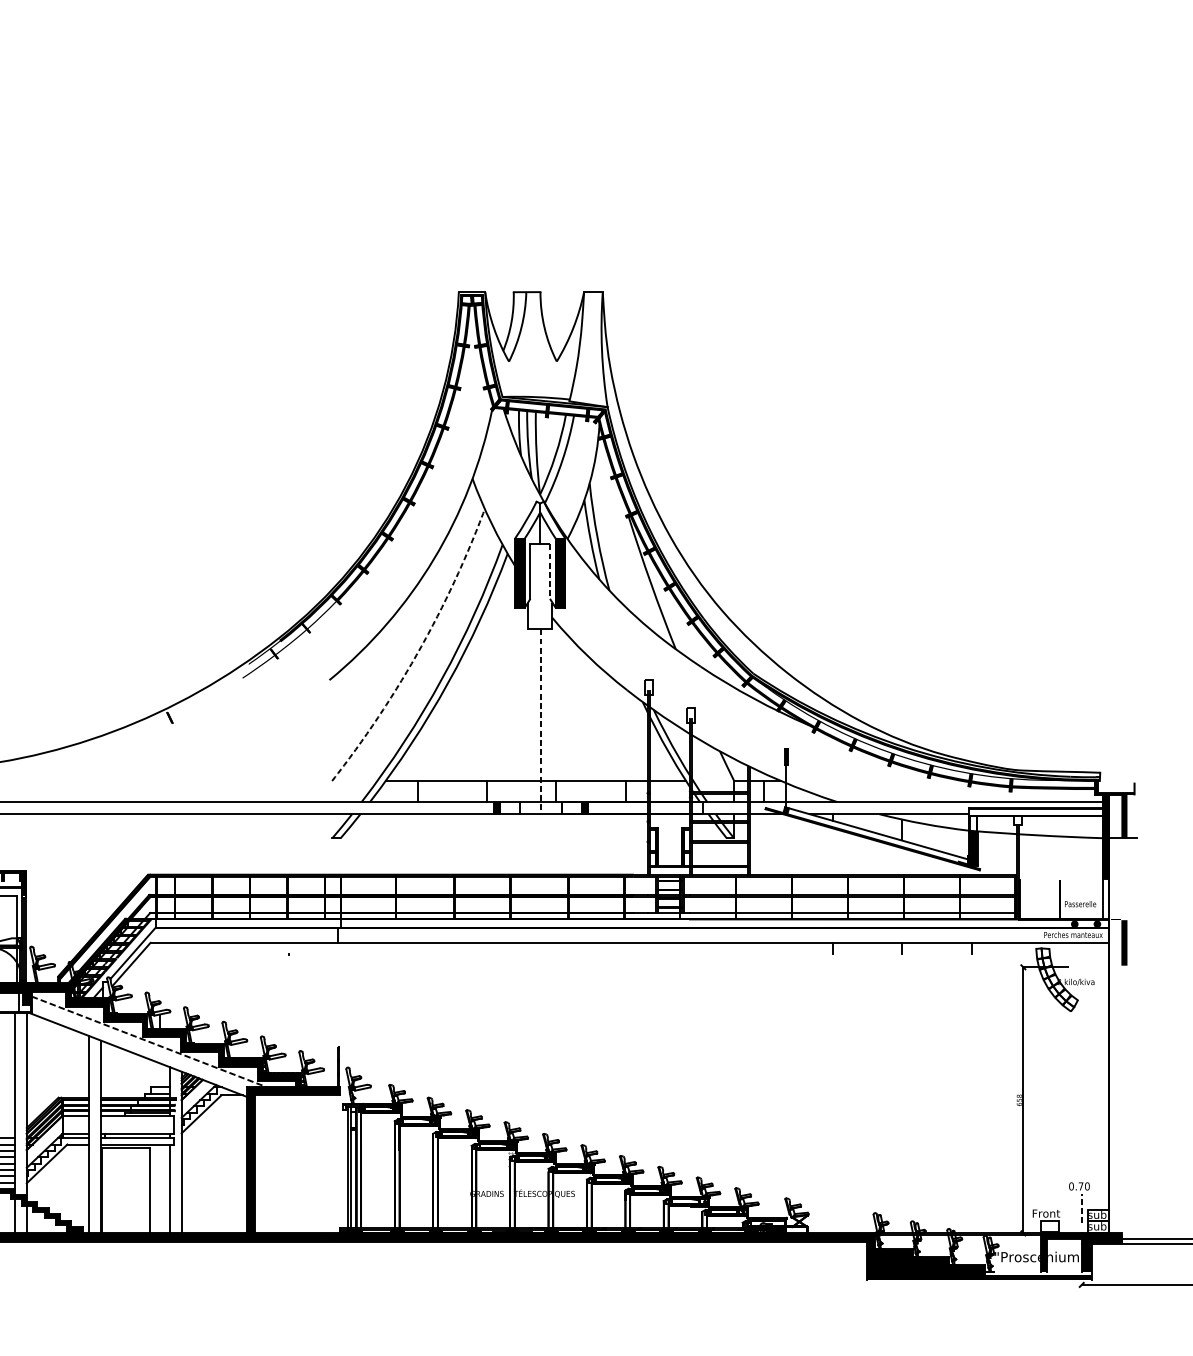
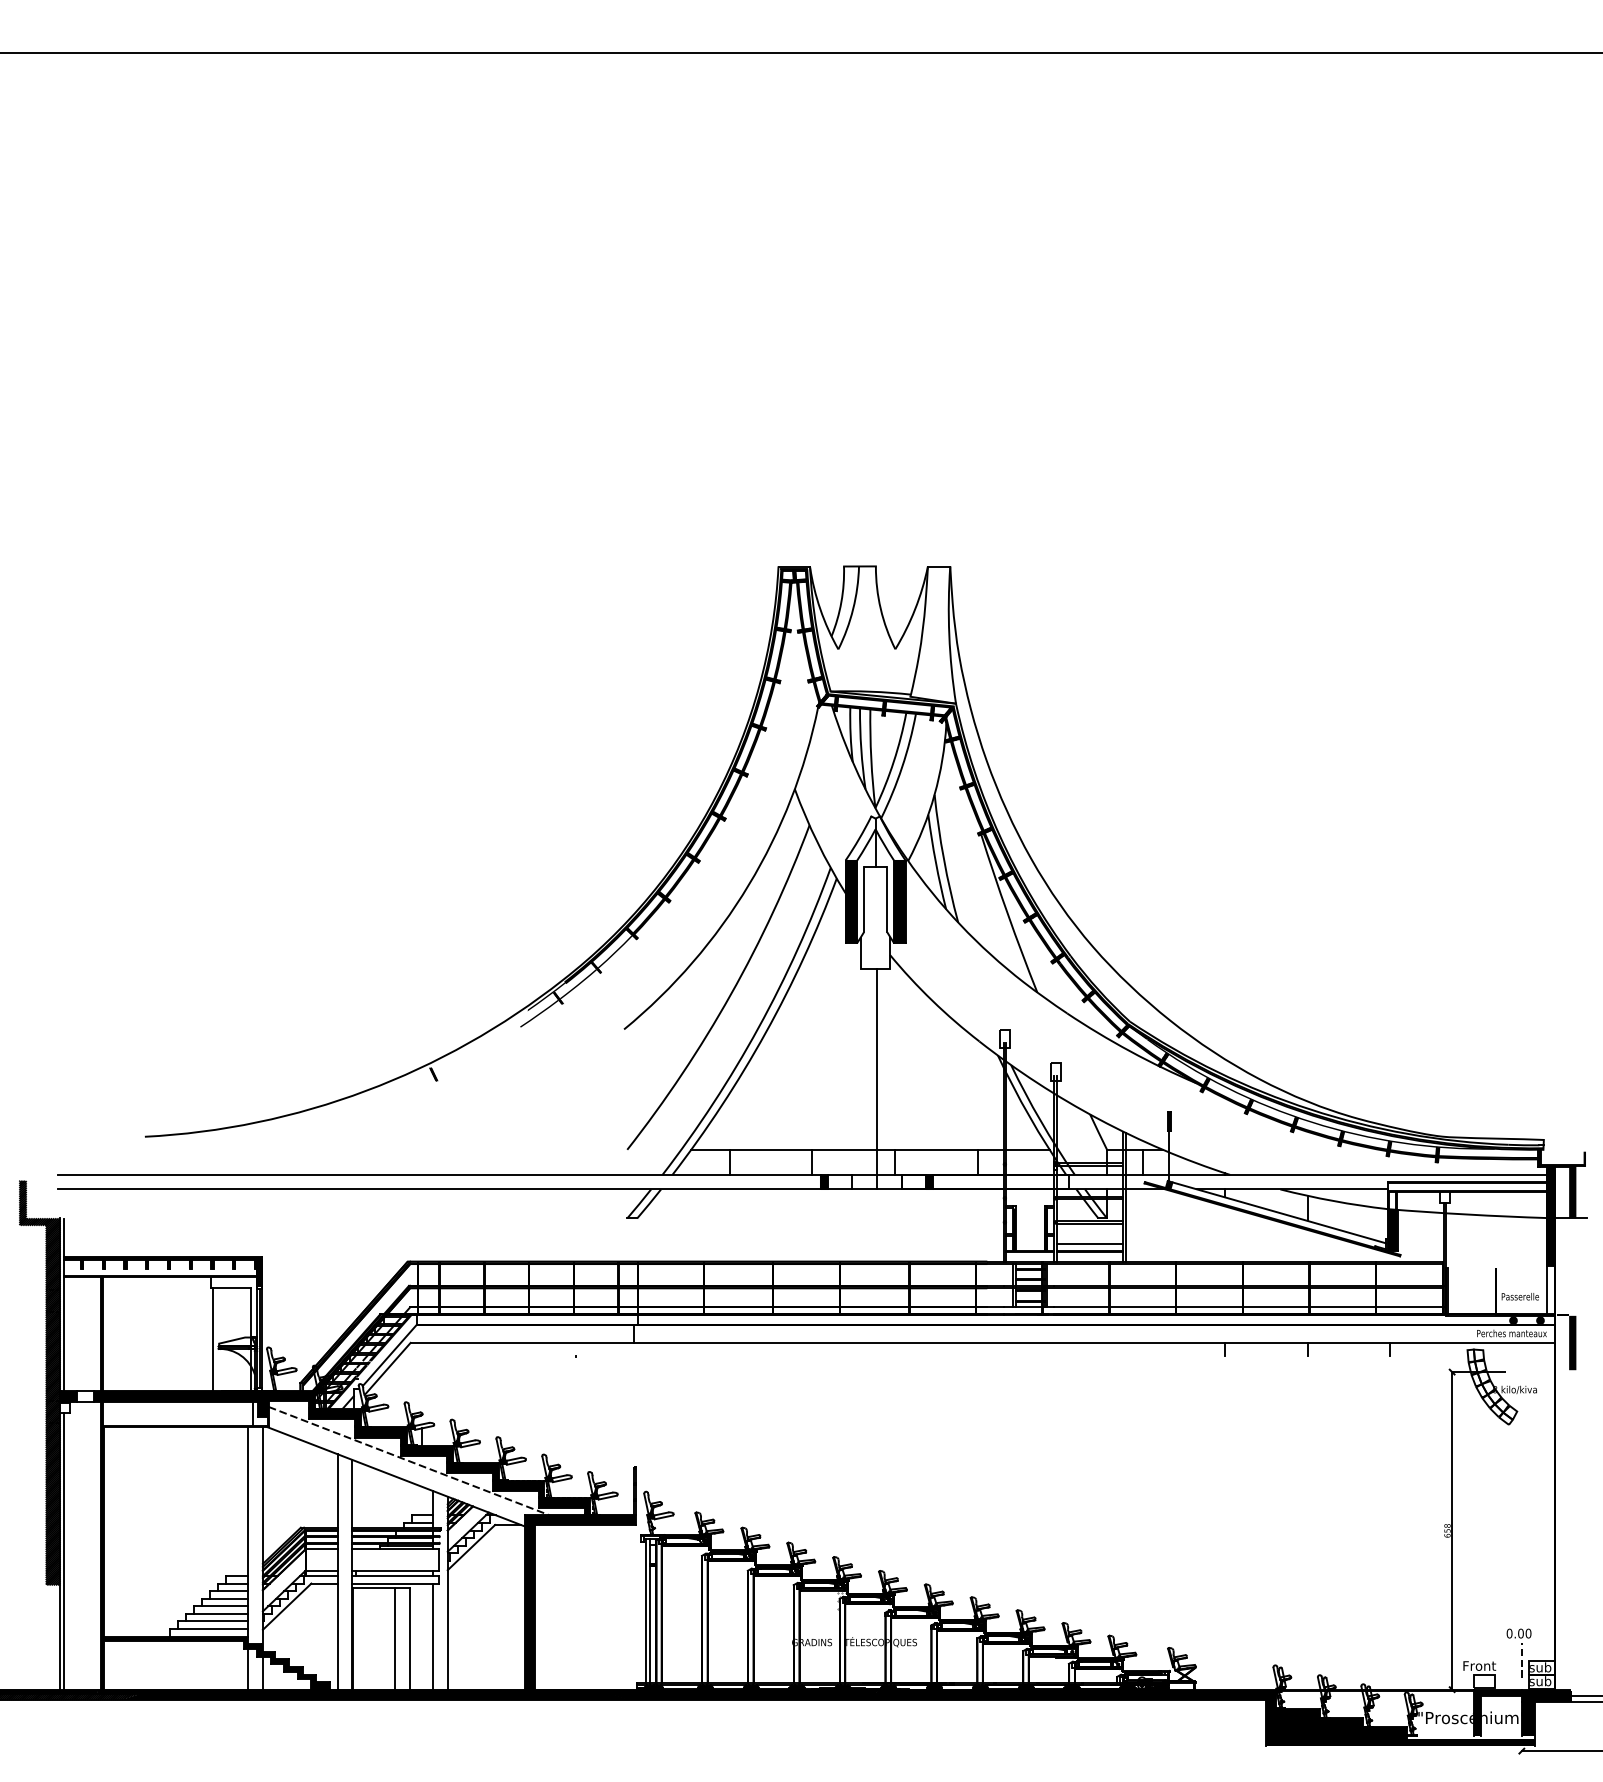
line: (550, 571) -> (887, 899), dashed -> solid
arc: (418, 650) -> (730, 994), dashed -> solid
line: (540, 722) -> (876, 1079), dashed -> solid
line: (719, 860) -> (1089, 1244), added
text: (1080, 1186) -> (1520, 1633), 0.70 -> 0.00
line: (137, 1190) -> (394, 1638), added

